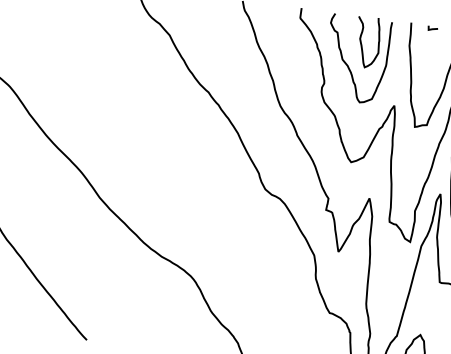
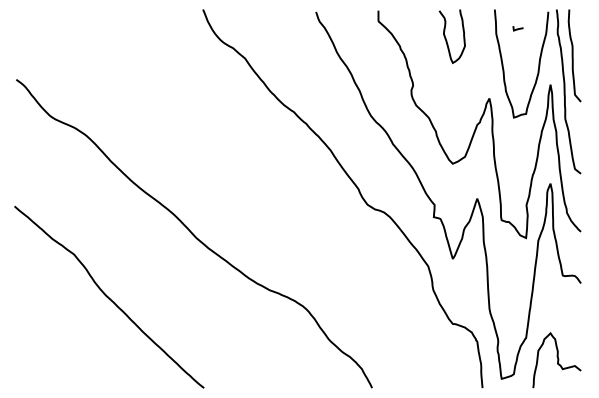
line: (432, 28) -> (517, 28), moved
curve: (348, 65) -> (435, 63), removed

